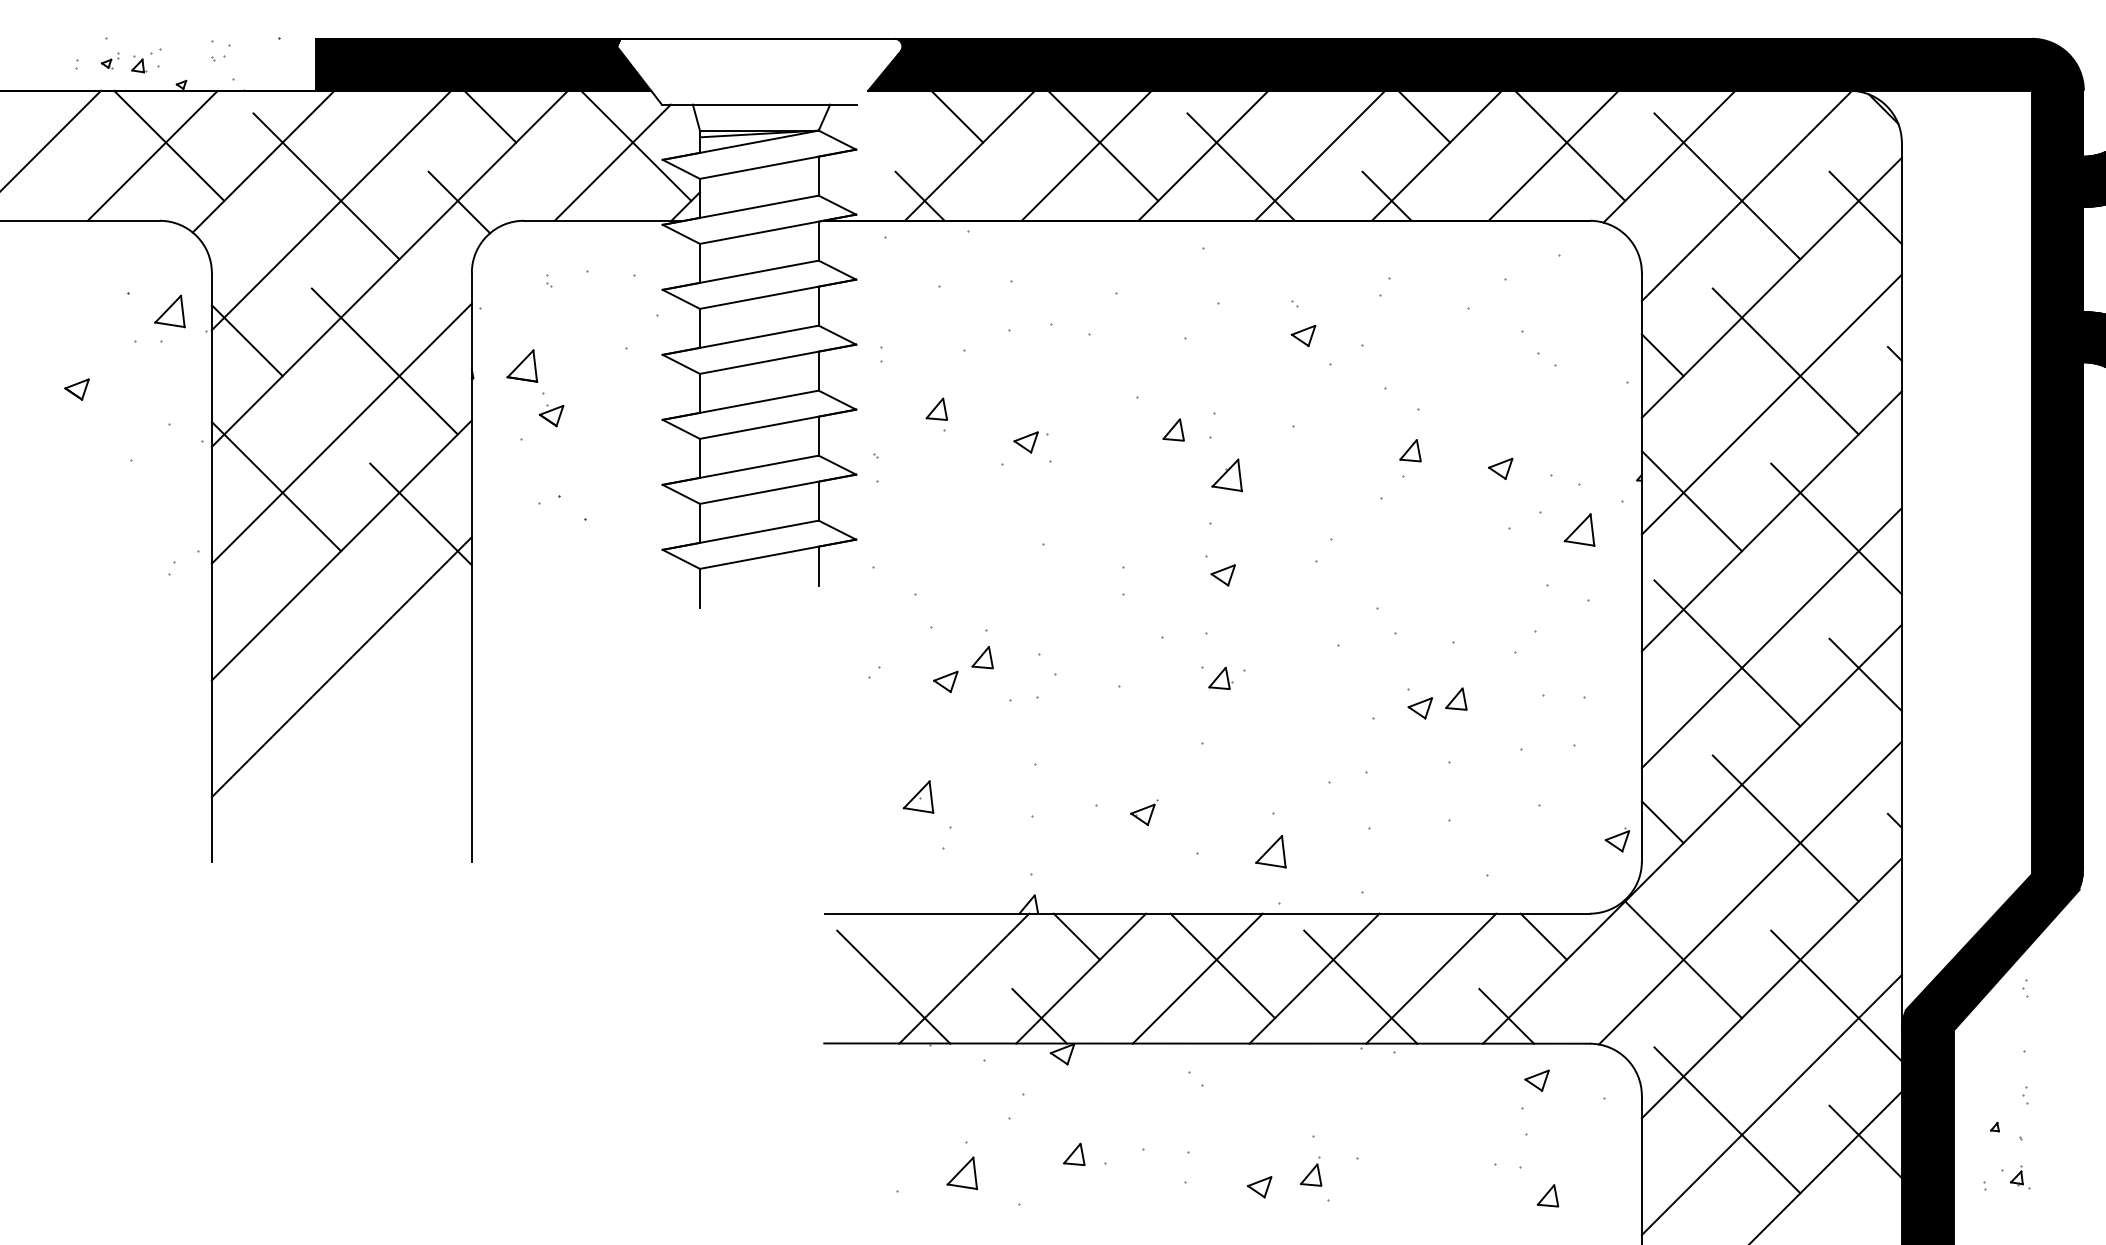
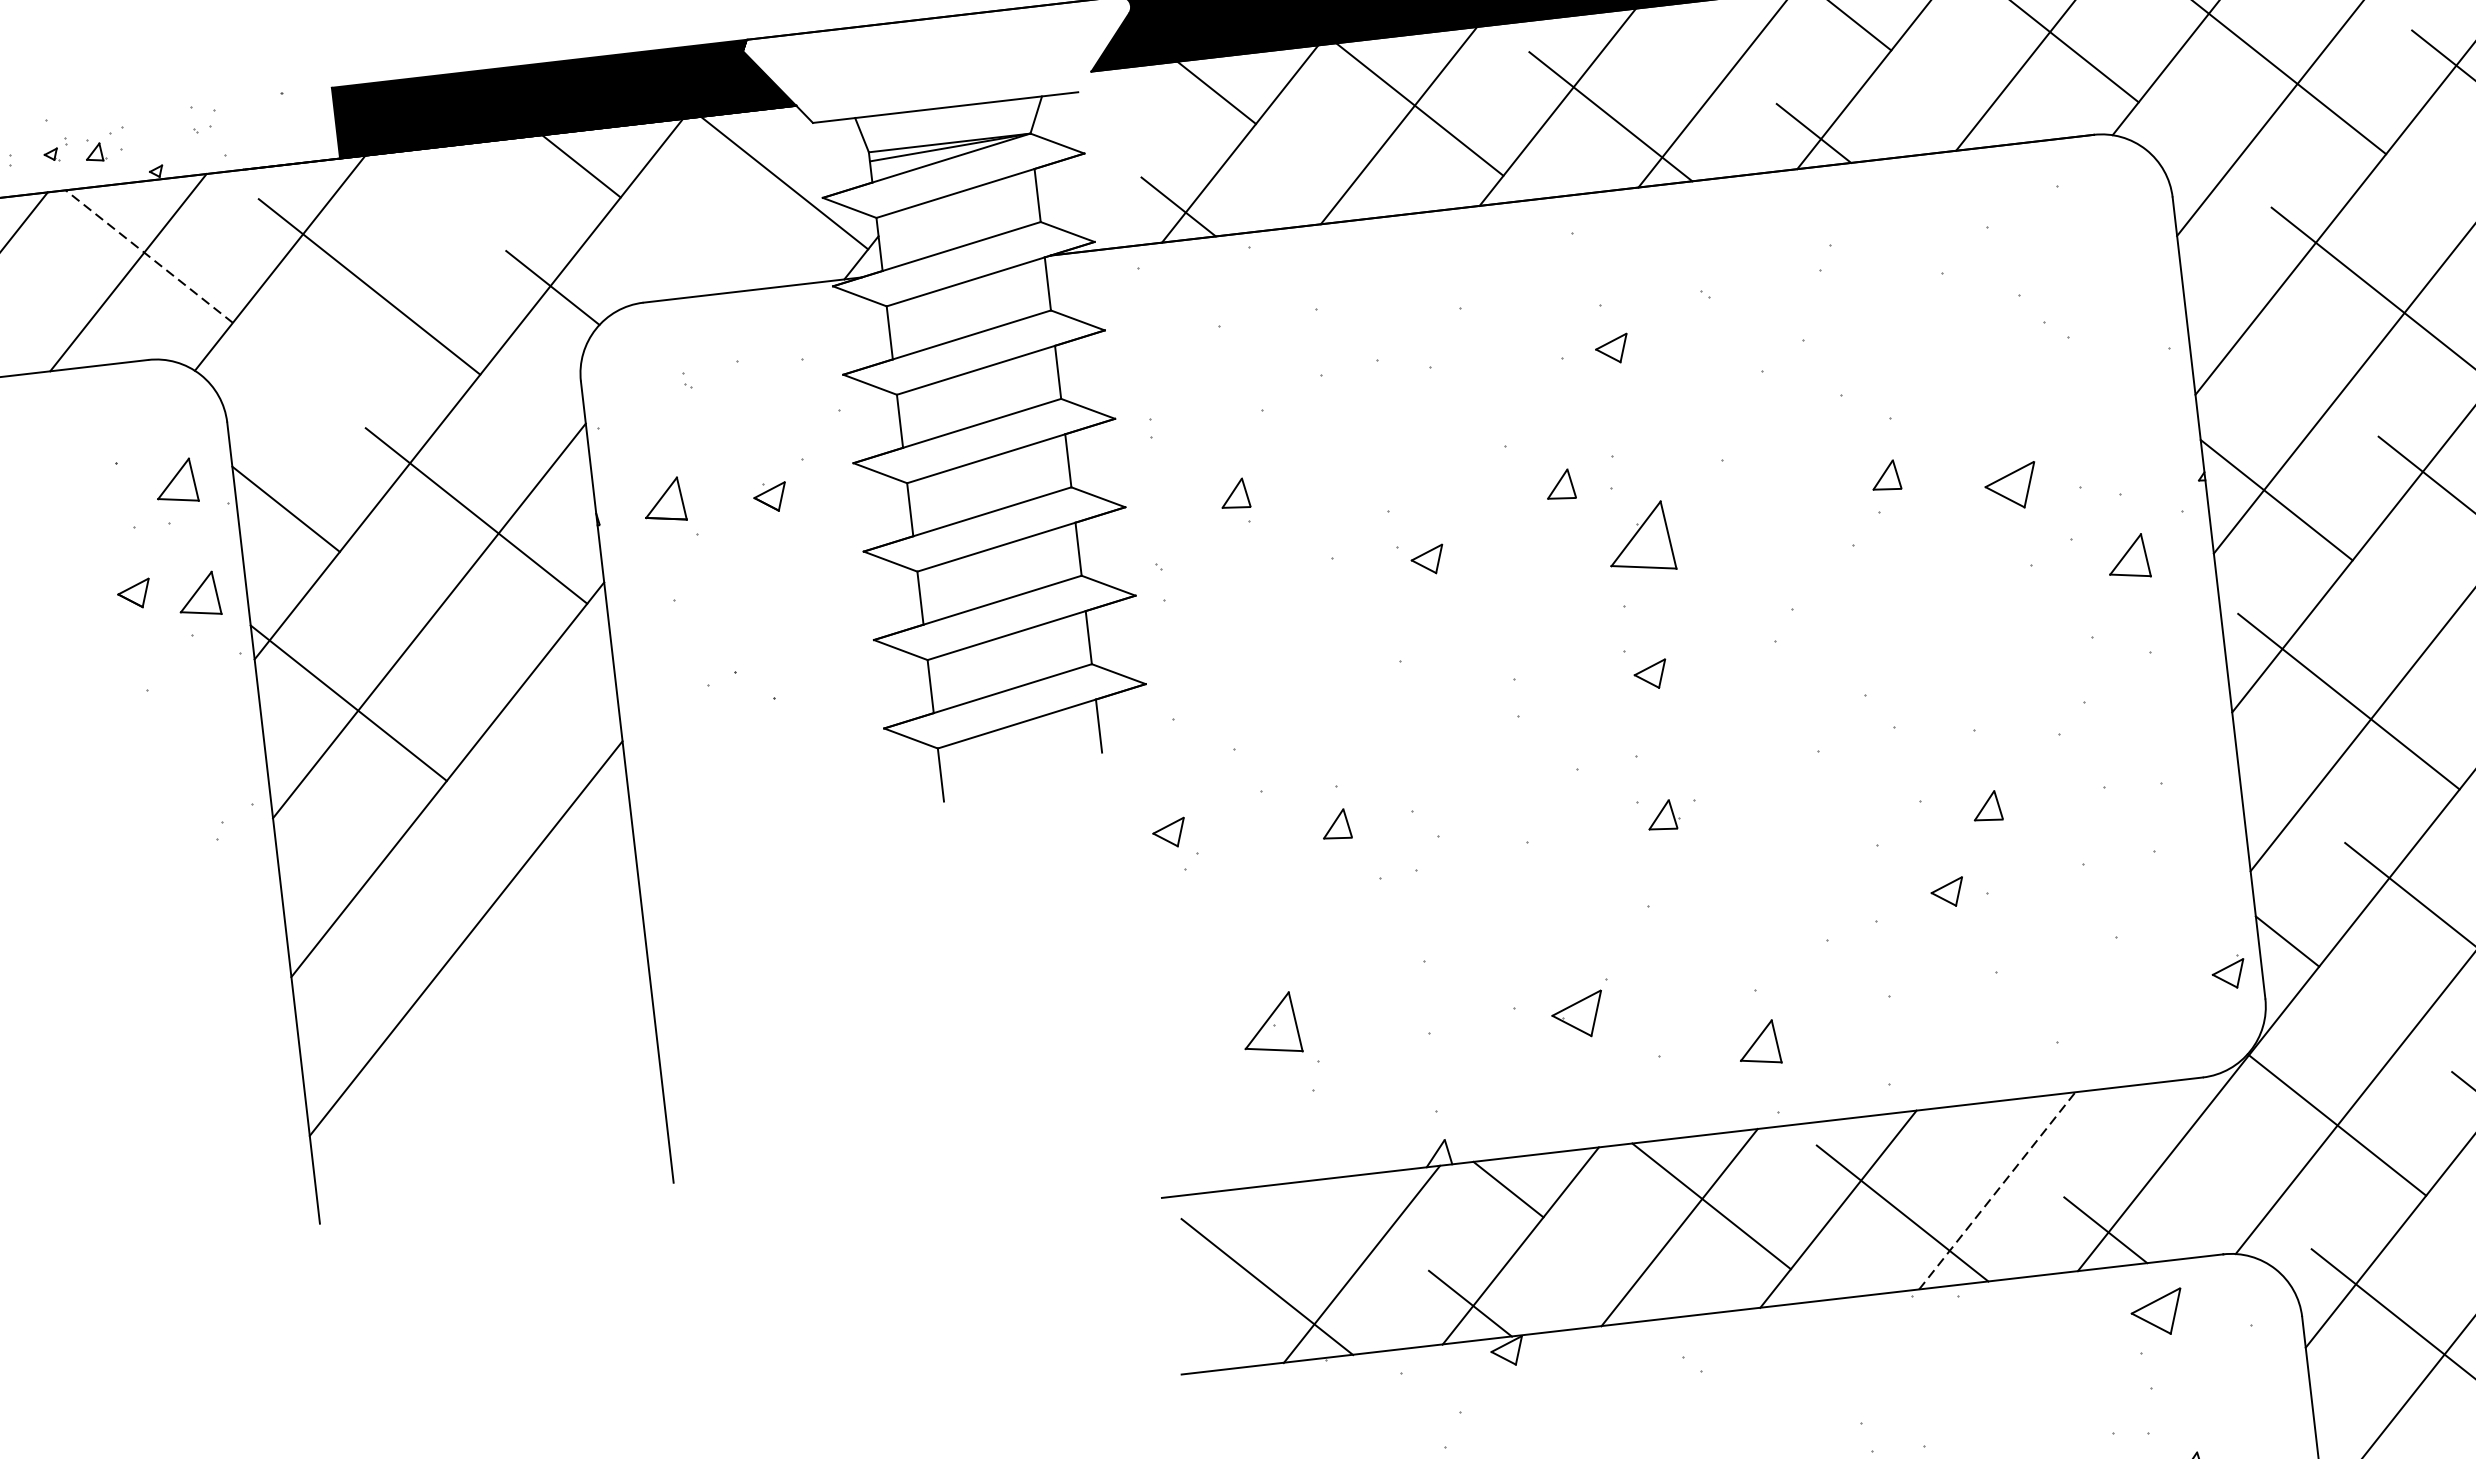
line: (169, 145) -> (149, 256), solid -> dashed
line: (612, 162) -> (754, 209), removed
line: (331, 210) -> (380, 318), removed
part: (1303, 335) -> (1612, 348), moved
line: (1662, 355) -> (2213, 306), removed
part: (76, 389) -> (133, 594), moved
part: (176, 395) -> (198, 595), added
part: (551, 415) -> (770, 497), moved
part: (1025, 442) -> (1426, 560), moved
part: (1500, 468) -> (2011, 485), size x1.6
part: (1226, 475) -> (1639, 538), size x1.6
line: (420, 514) -> (549, 718), removed
part: (945, 681) -> (1168, 832), moved
part: (1419, 708) -> (1946, 893), moved
part: (918, 796) -> (1270, 1023), size x1.4
part: (1144, 812) -> (1580, 1009), size x1.6
line: (1543, 936) -> (2143, 1115), removed
line: (1431, 978) -> (1997, 1190), solid -> dashed
part: (1536, 1080) -> (2156, 1312), size x1.6

